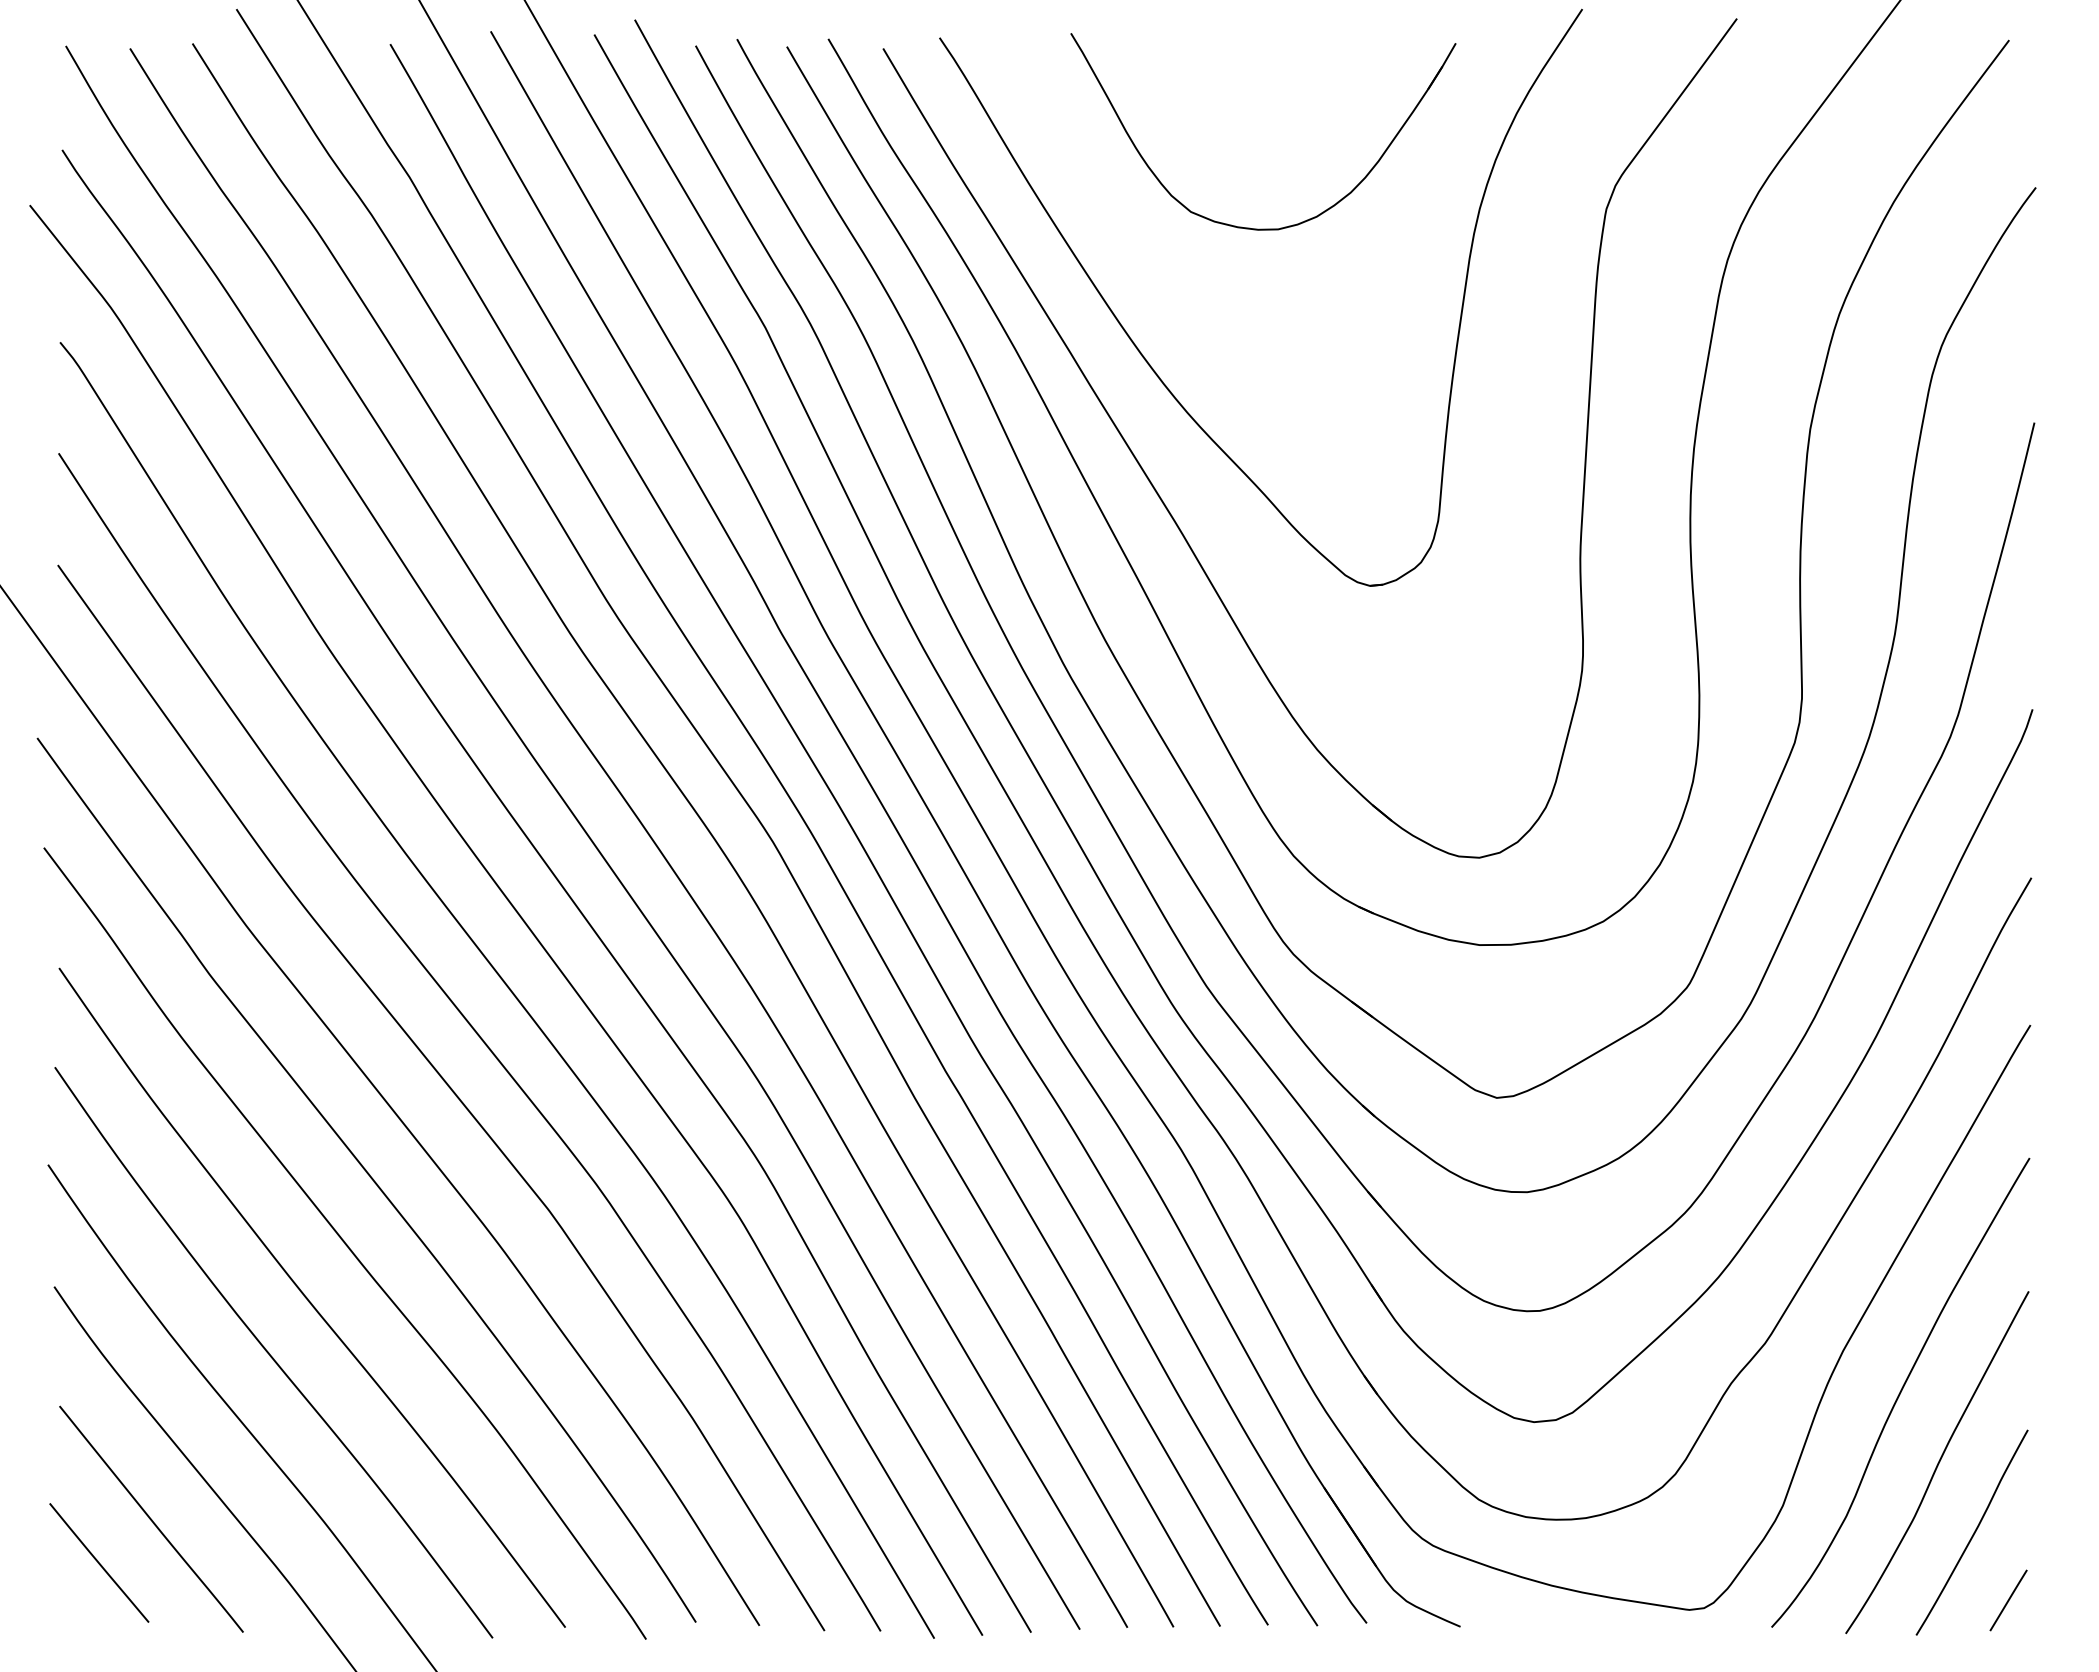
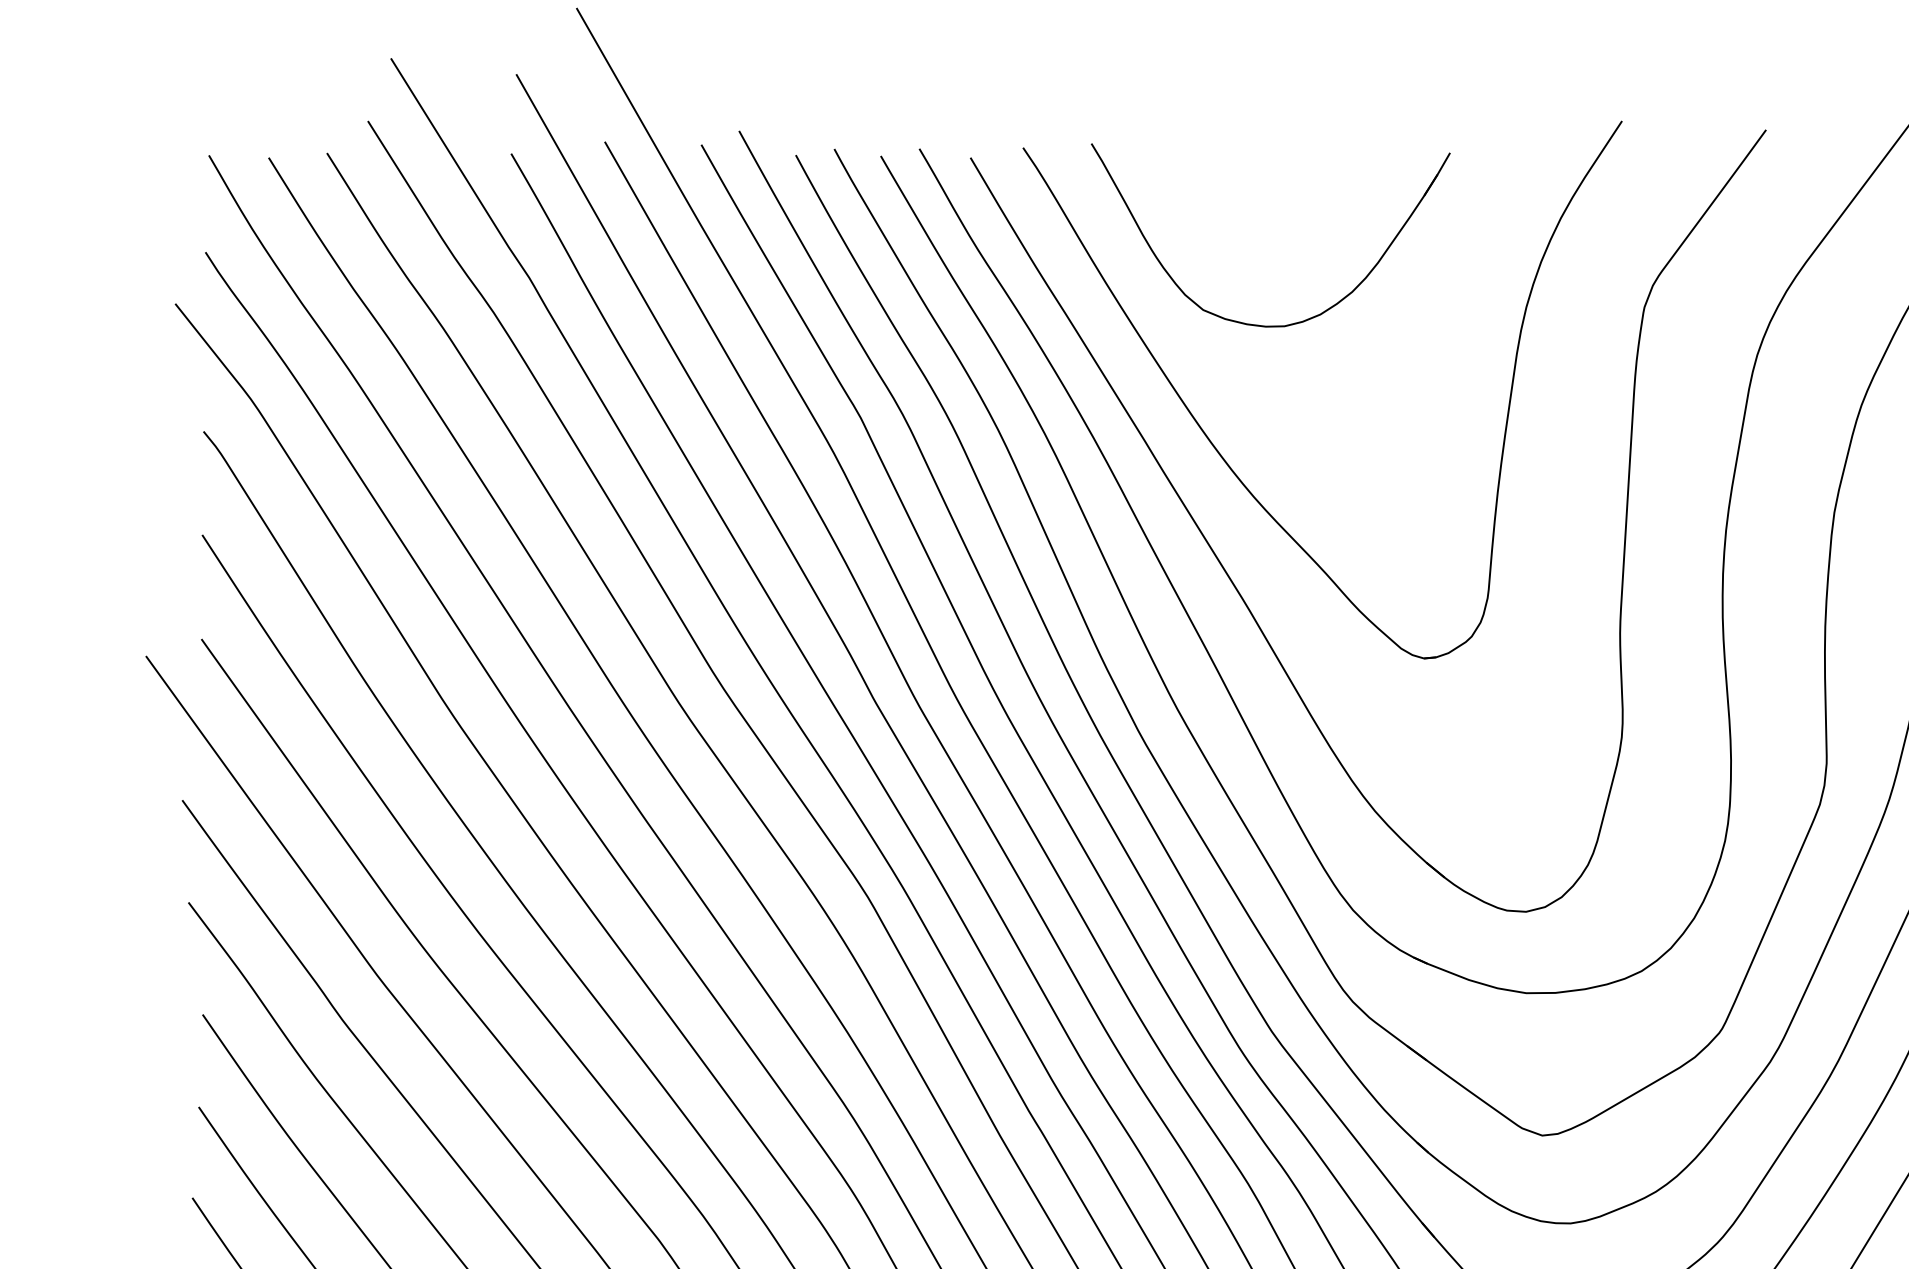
part: (1263, 228) -> (1270, 325), moved

